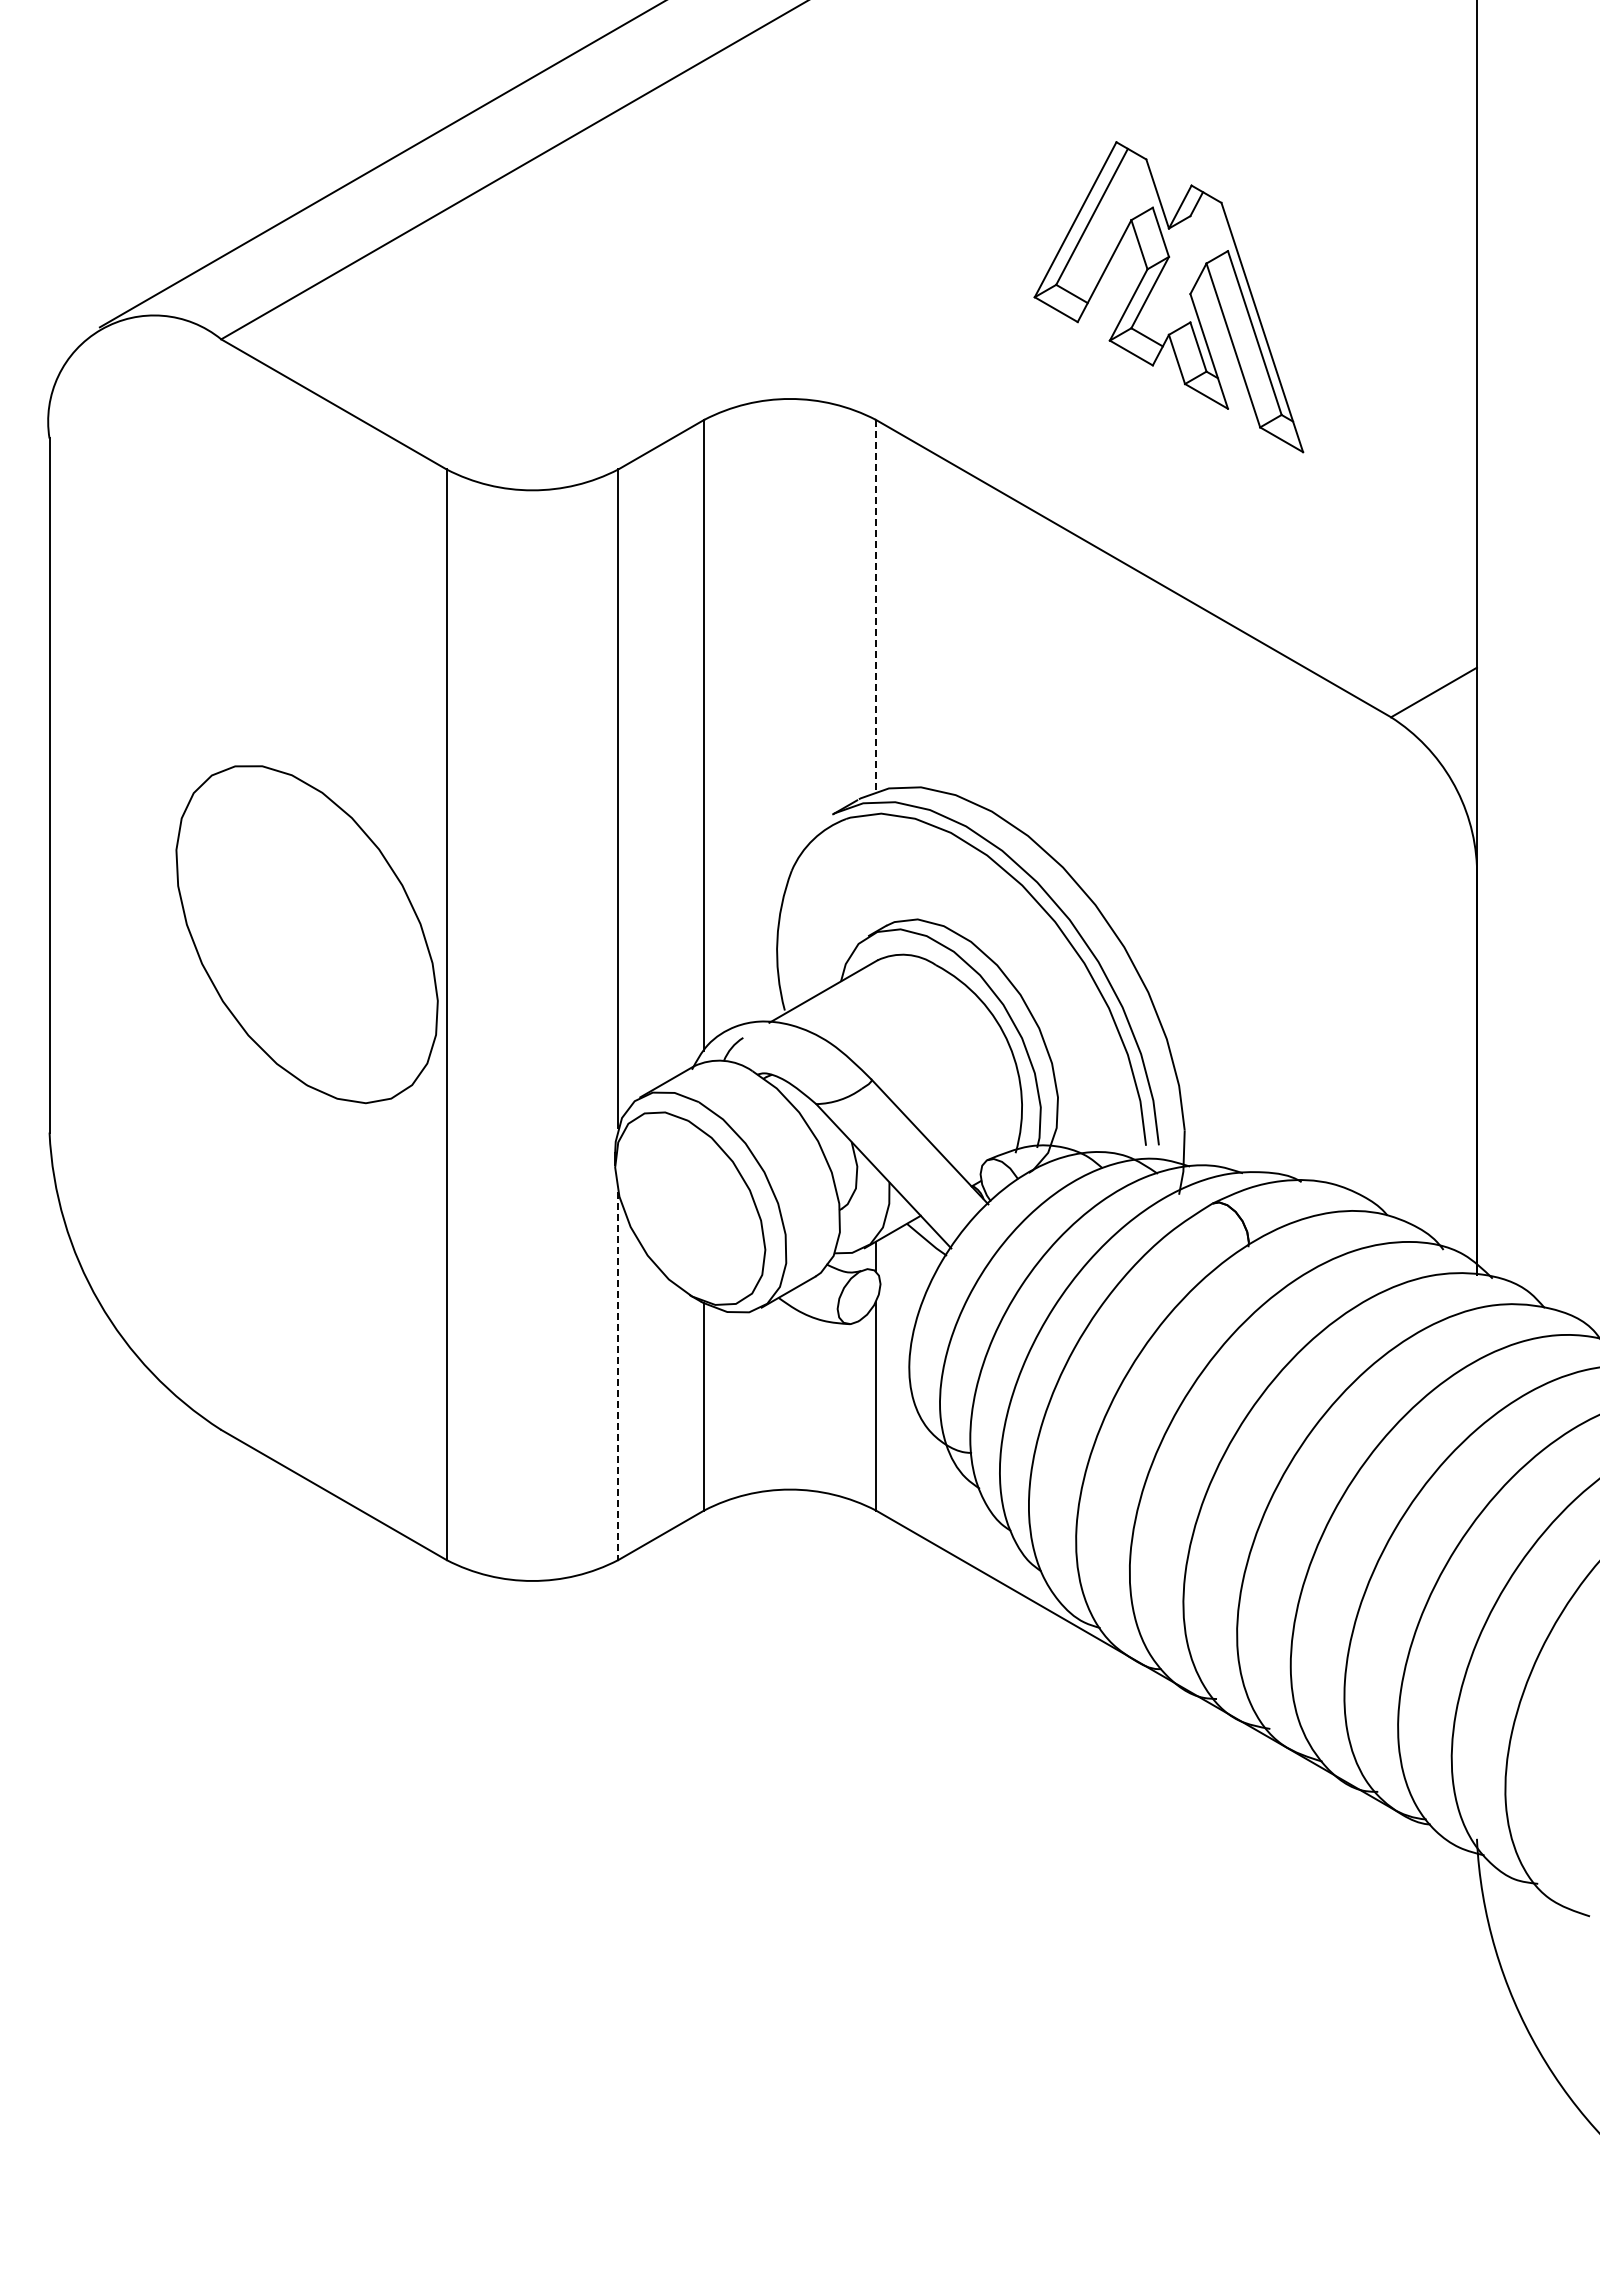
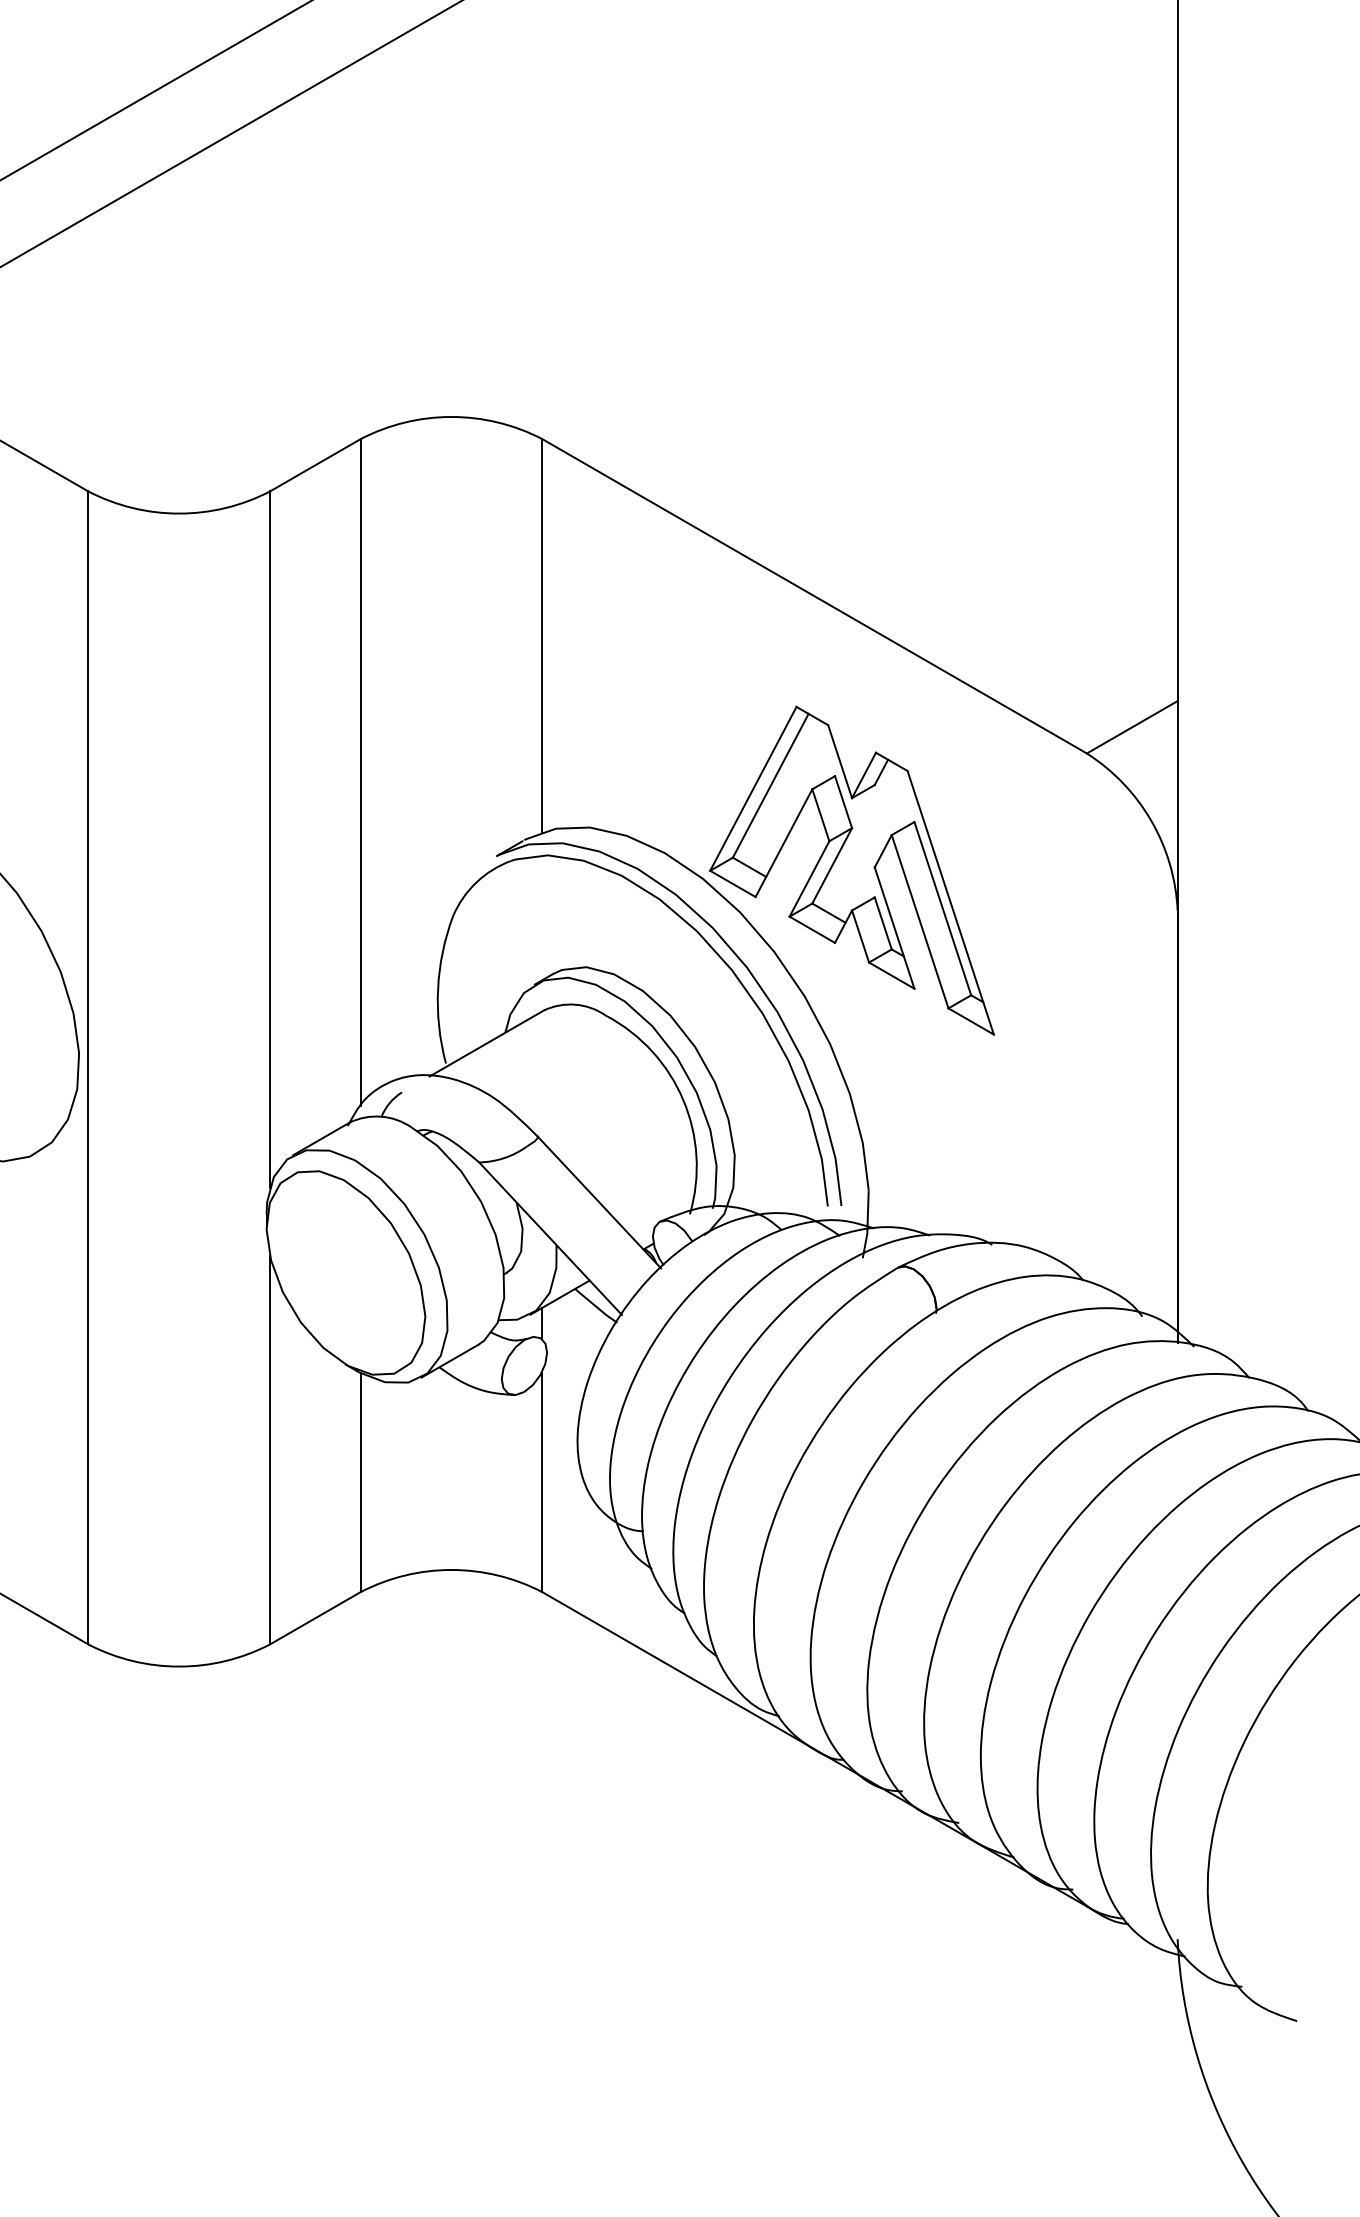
part: (1168, 297) -> (851, 871), moved
line: (875, 605) -> (541, 635), dashed -> solid
line: (618, 1376) -> (270, 1450), dashed -> solid

